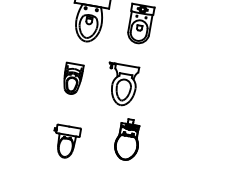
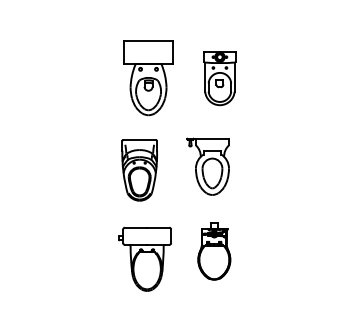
part: (72, 79) -> (139, 170), size x1.43
part: (127, 139) -> (214, 251), moved
part: (65, 141) -> (144, 258), size x1.43

